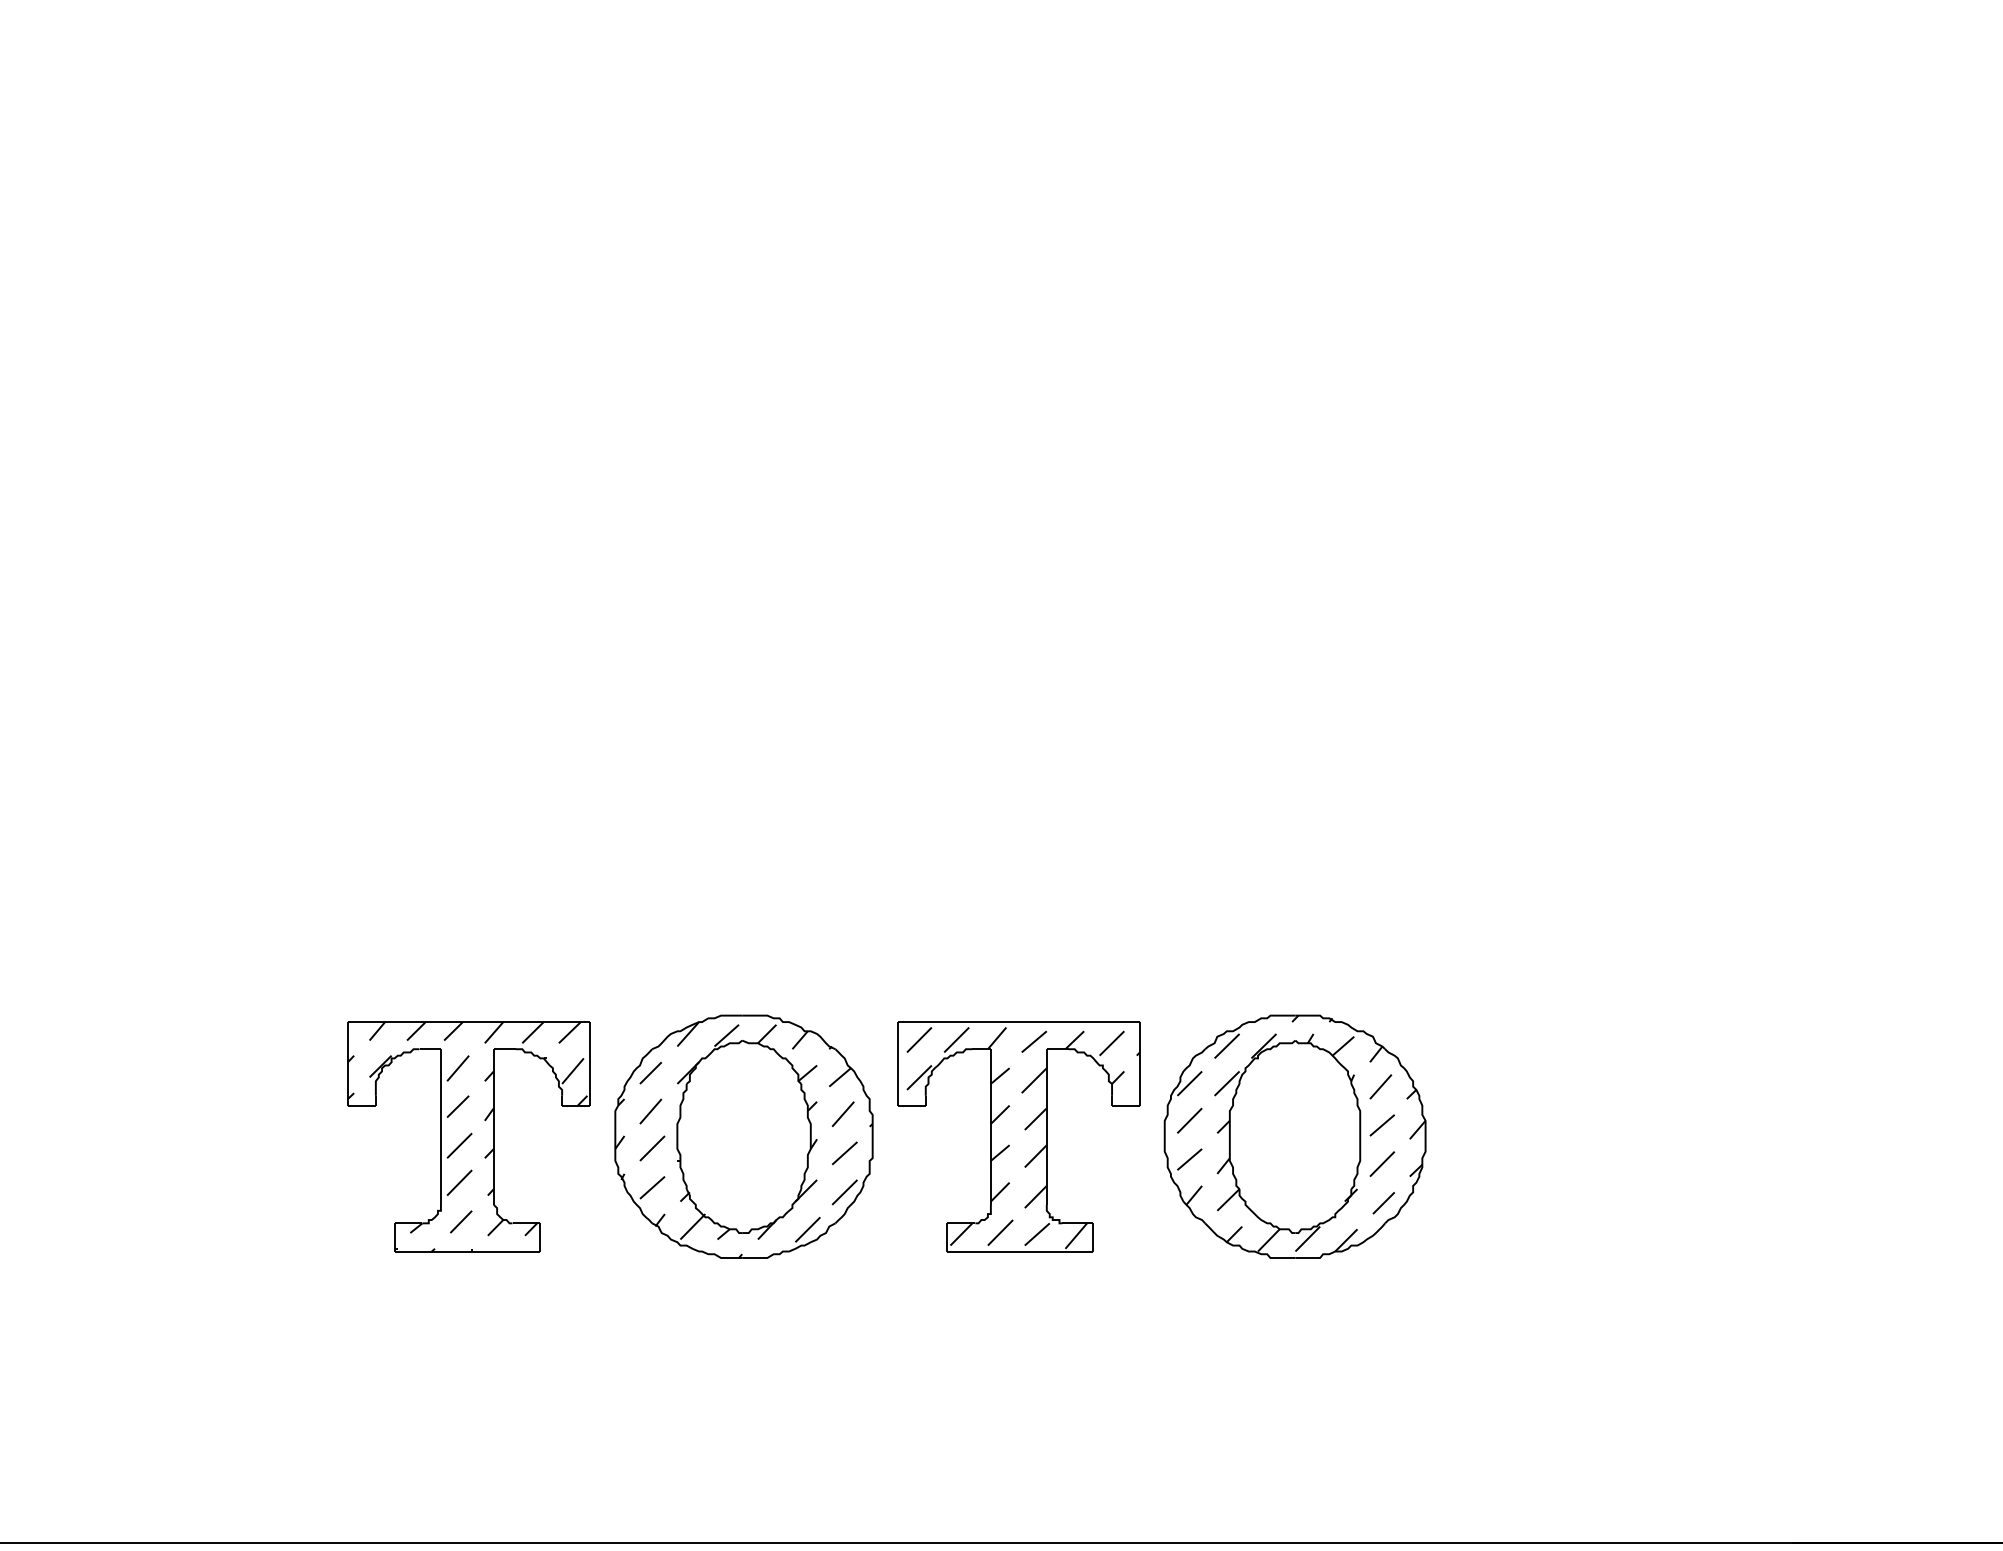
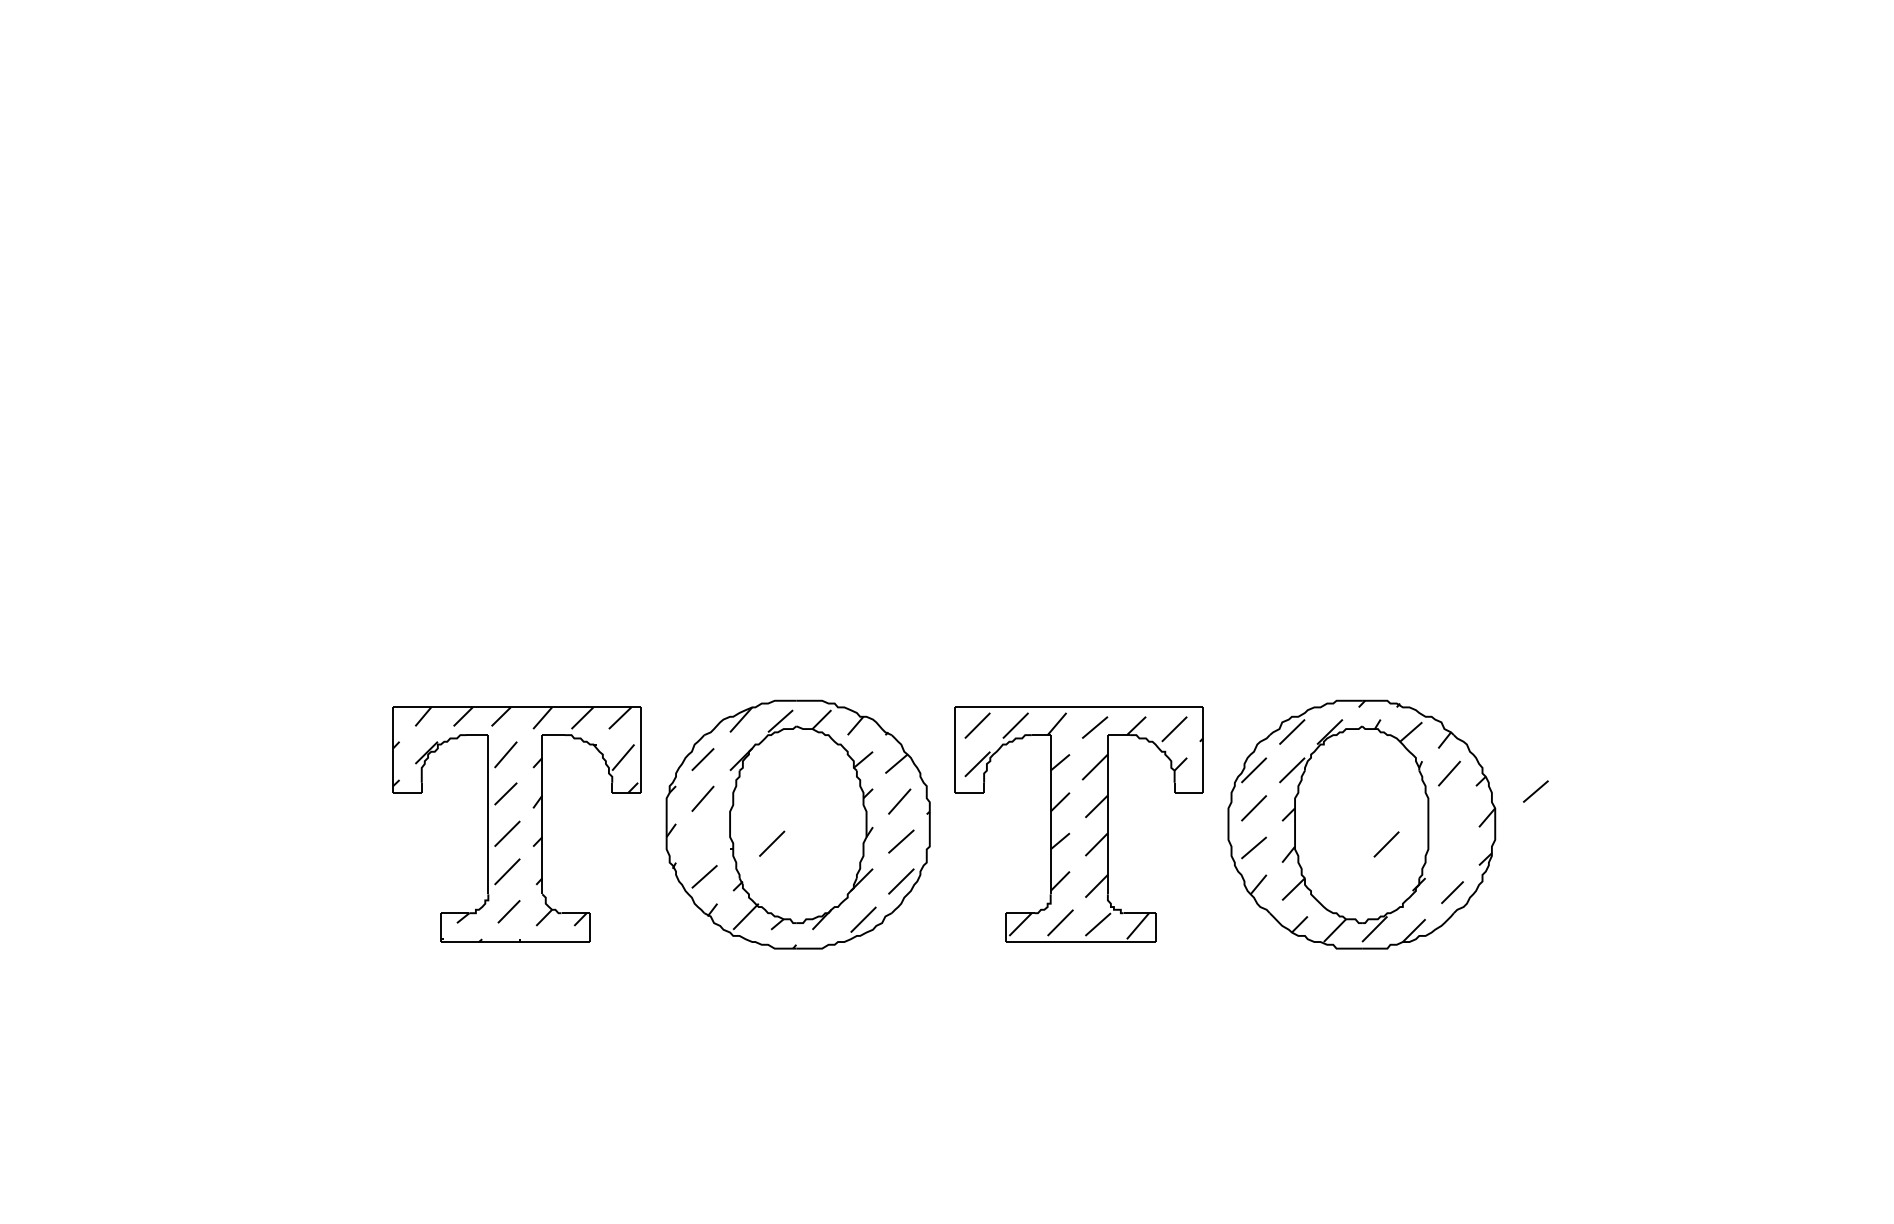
line: (1381, 1125) -> (1535, 791), moved
line: (652, 1148) -> (772, 843), moved
line: (1382, 1163) -> (1386, 843), moved

